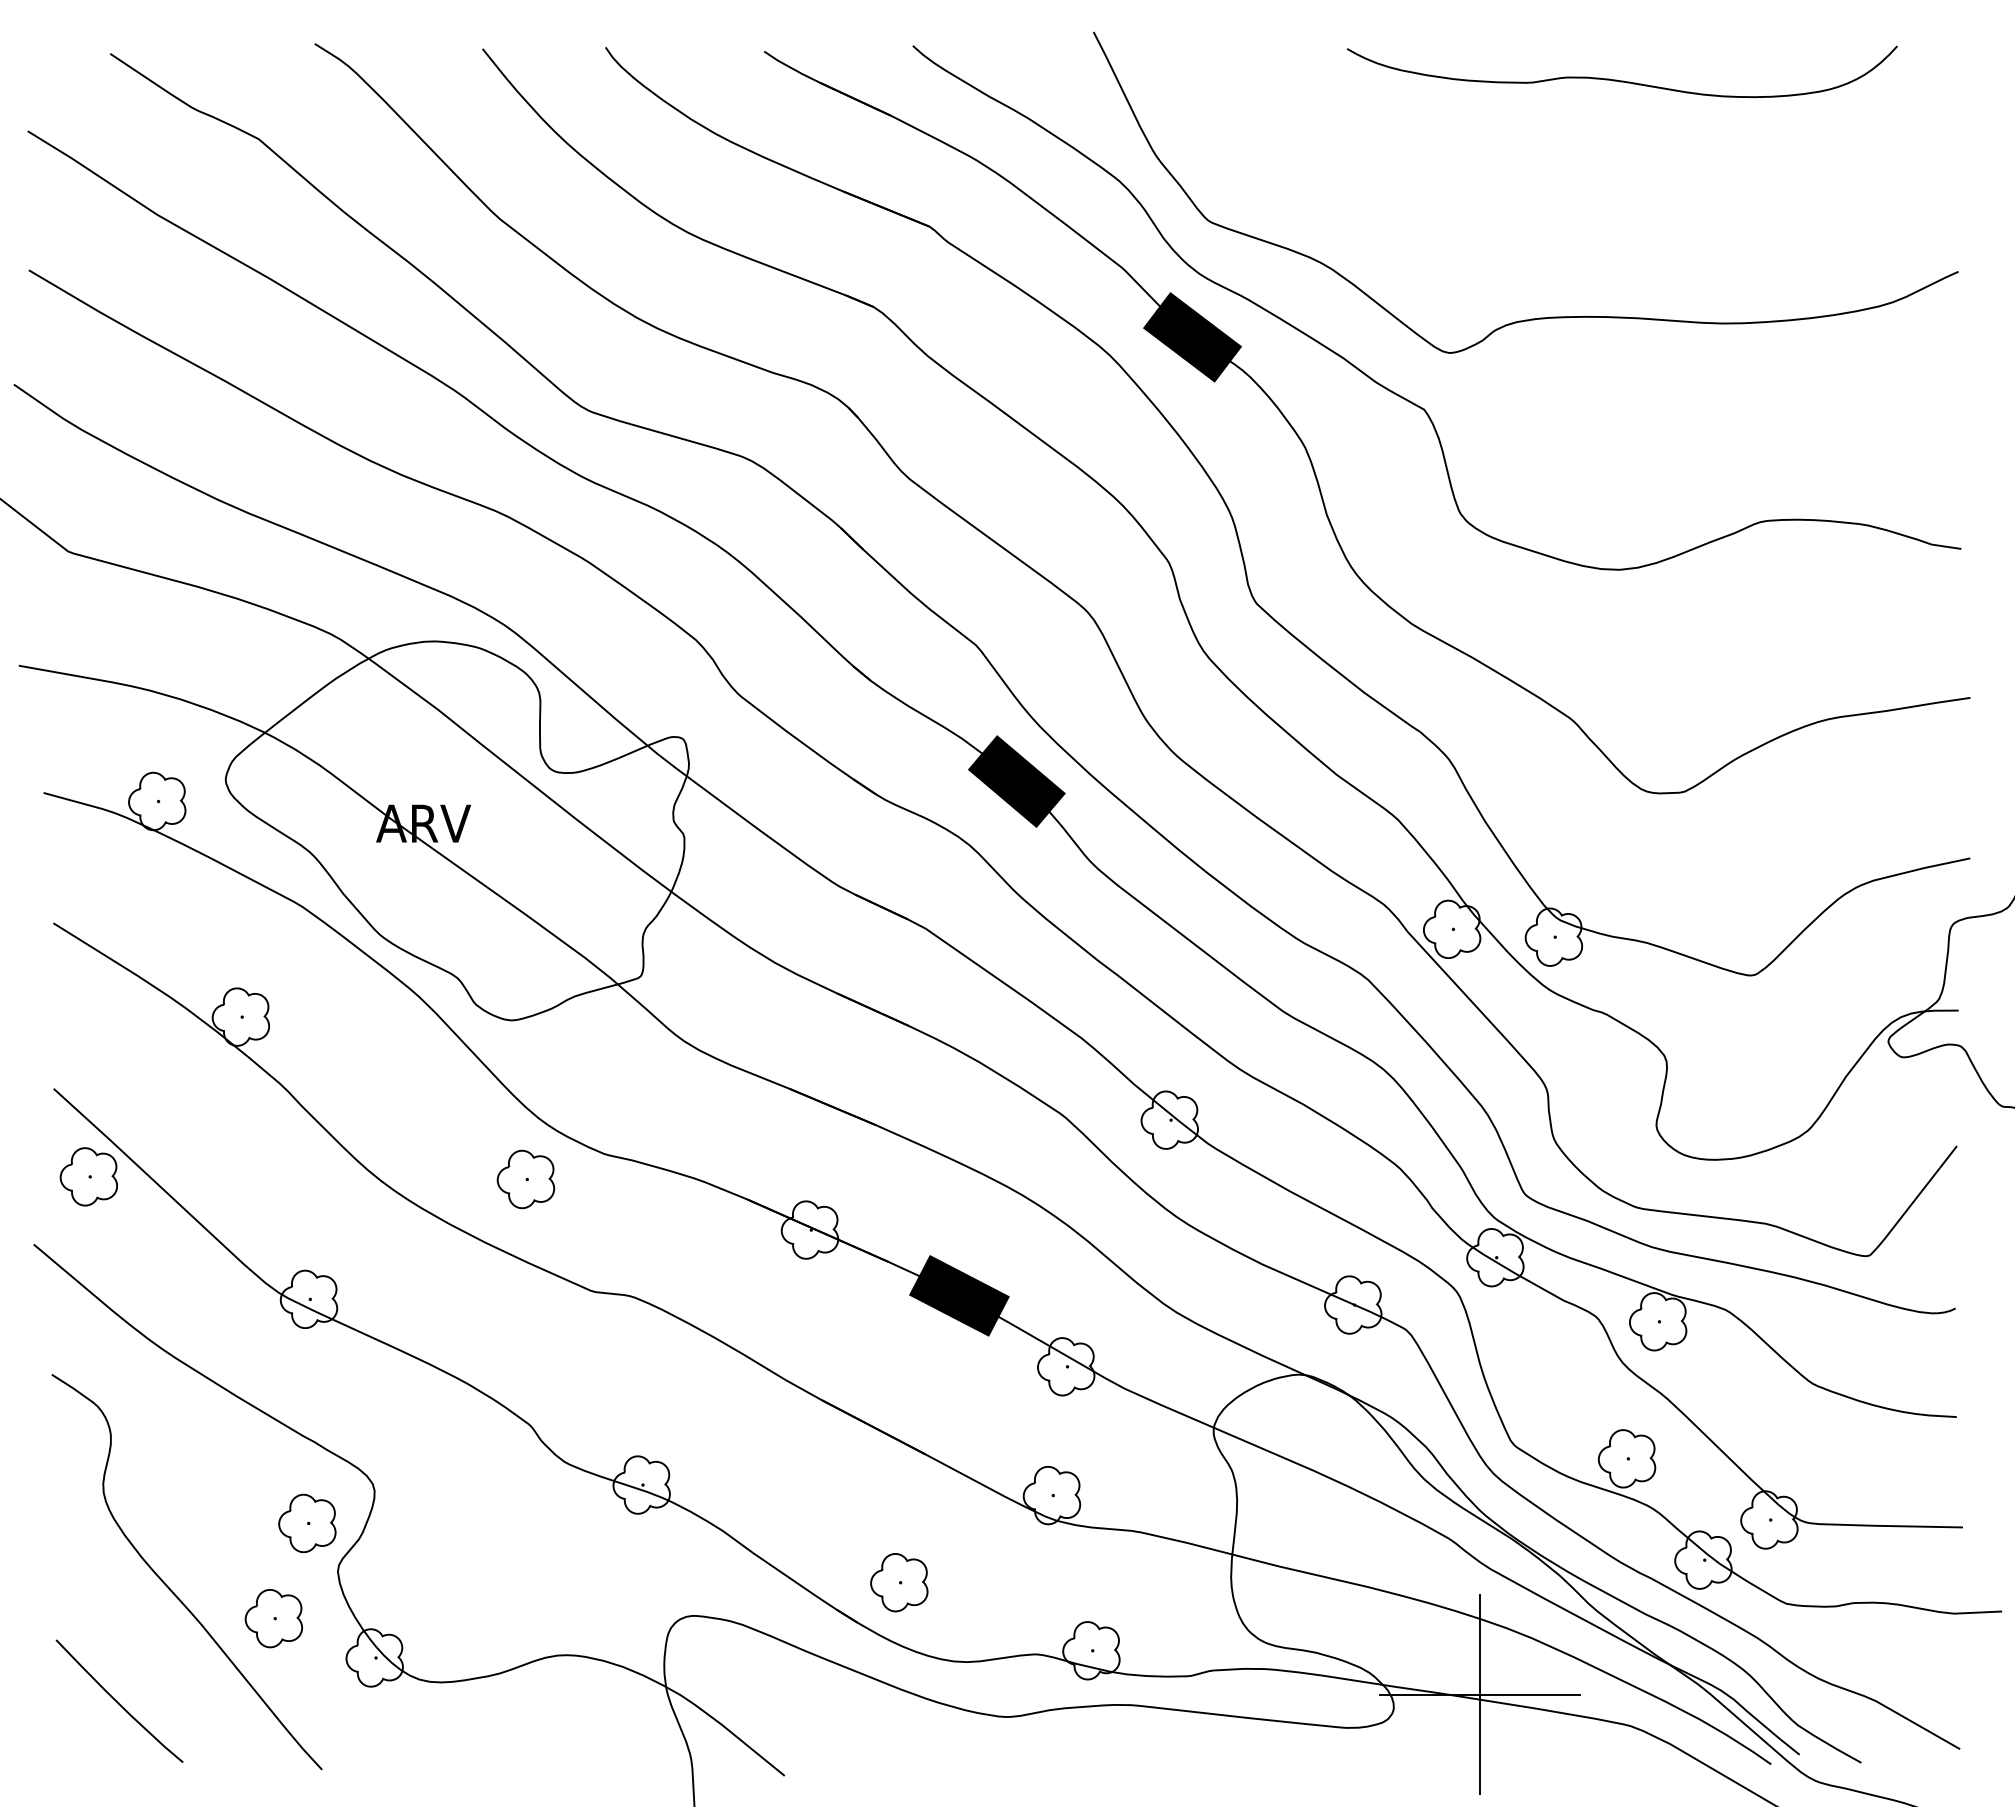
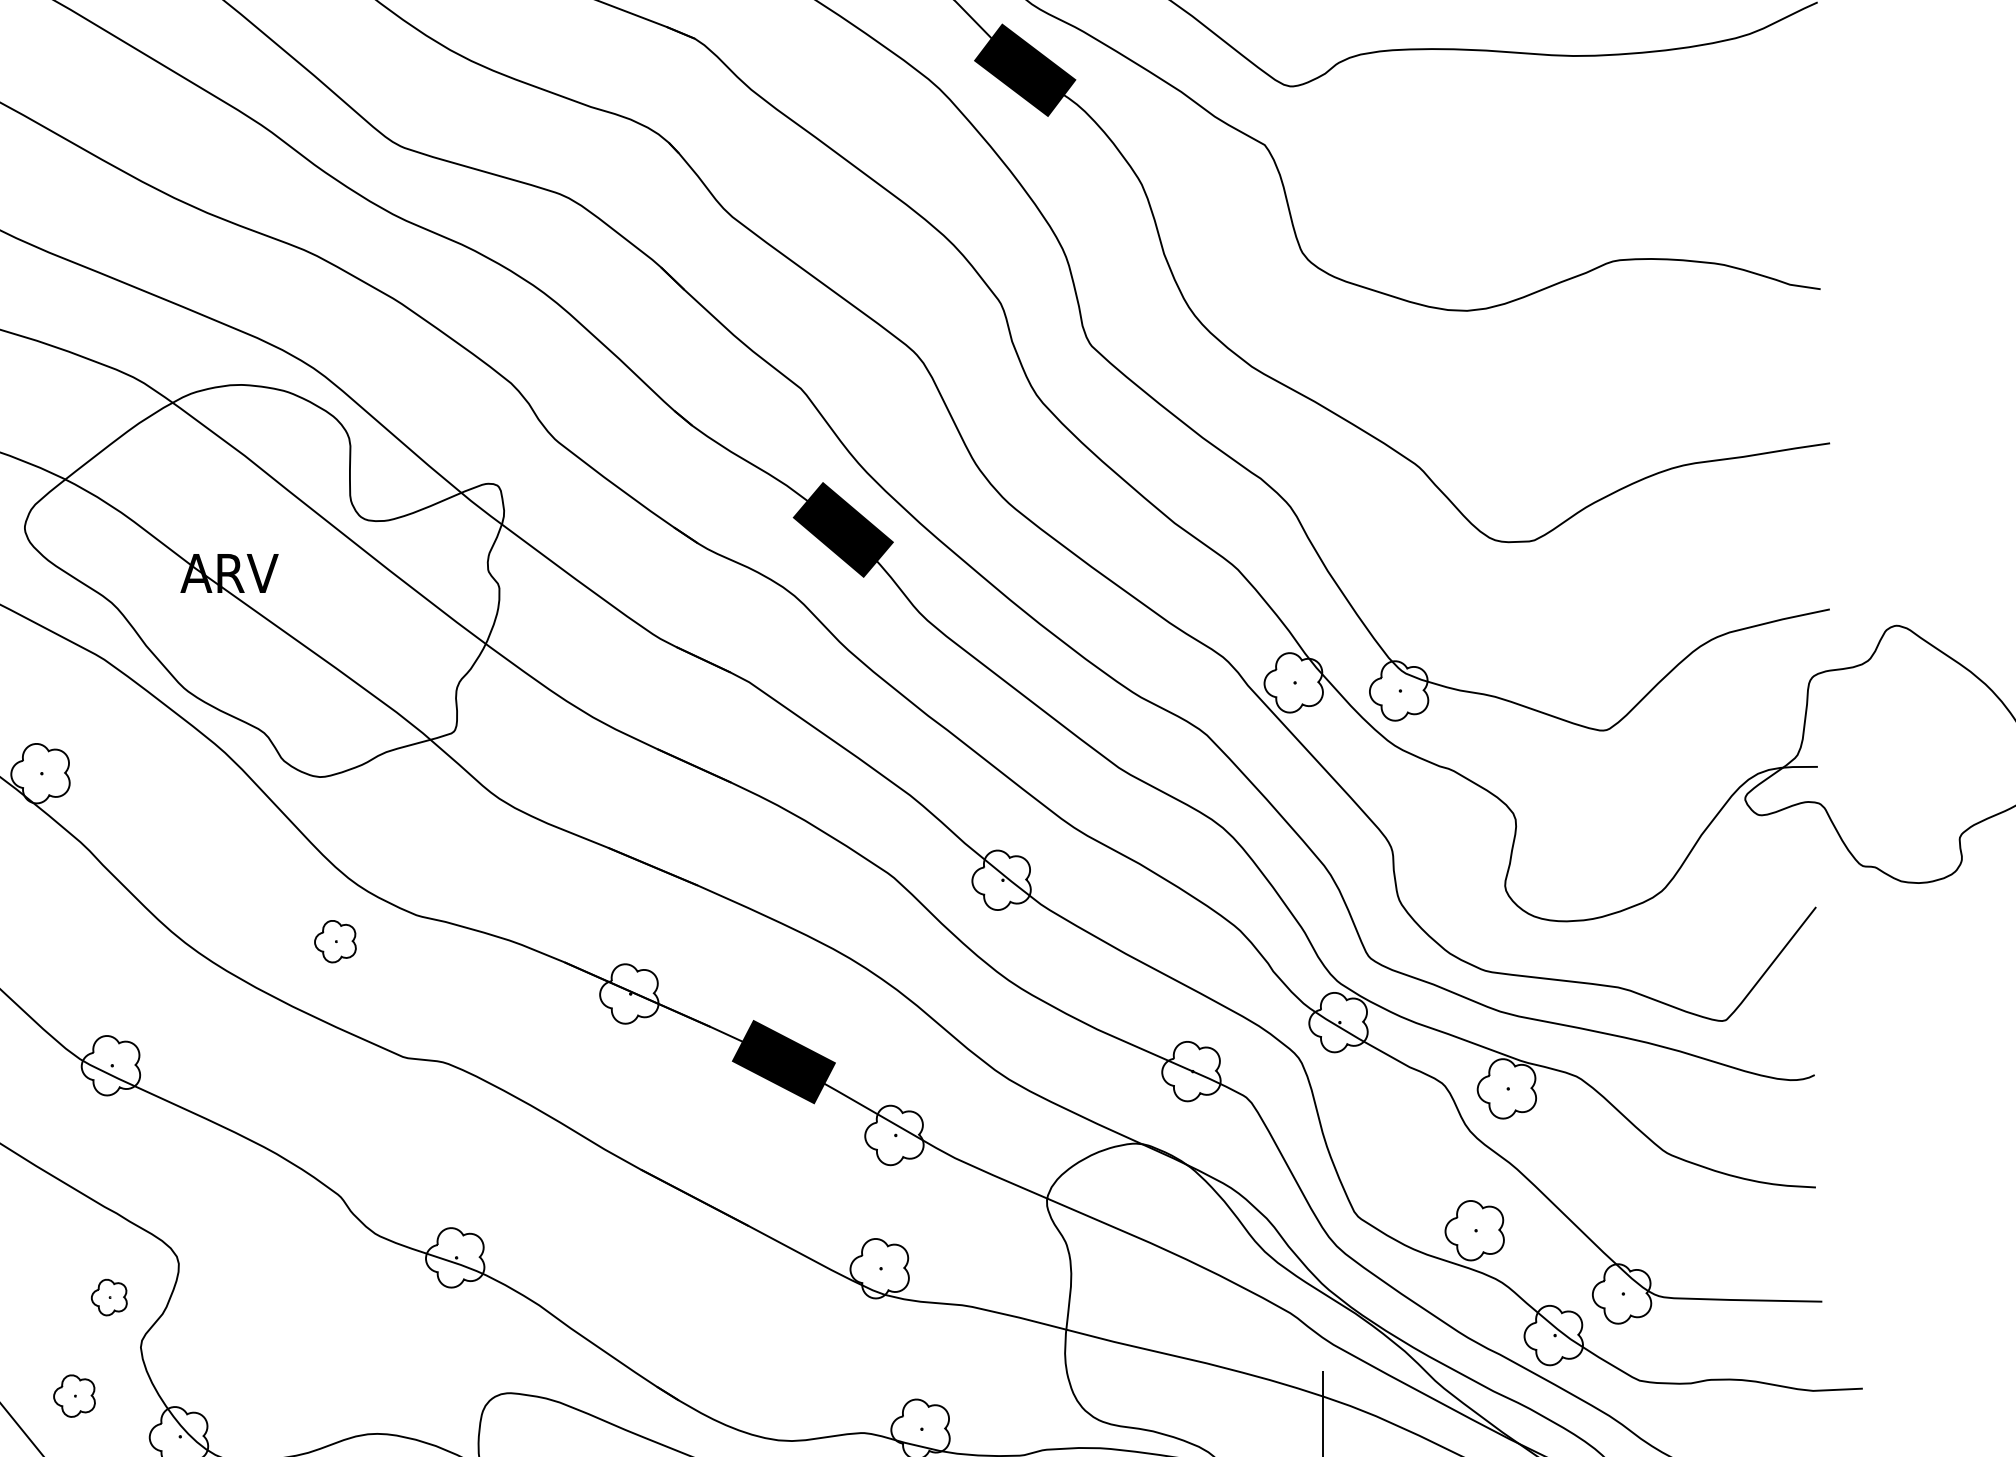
part: (525, 1179) -> (334, 941), size x0.7
part: (307, 1523) -> (109, 1297), size x0.6
part: (899, 1582) -> (721, 1358), removed
part: (273, 1618) -> (74, 1395), size x0.7

